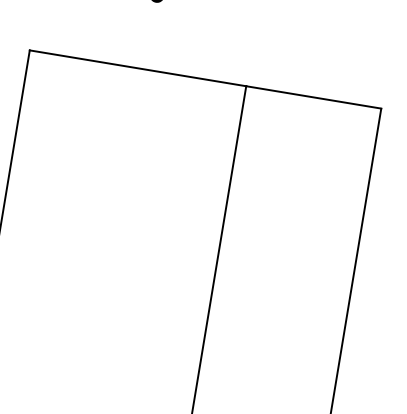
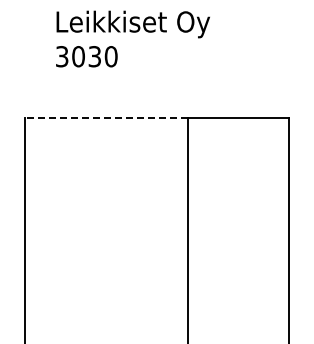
line: (138, 68) -> (106, 117), solid -> dashed

